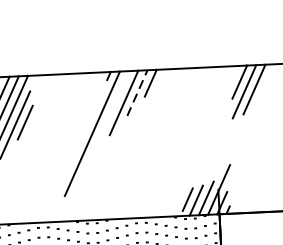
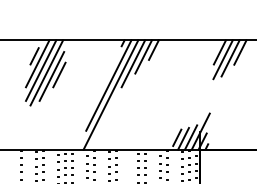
line: (267, 80) -> (240, 52), added
line: (137, 92) -> (143, 56), dashed -> solid
line: (95, 145) -> (110, 94), added

